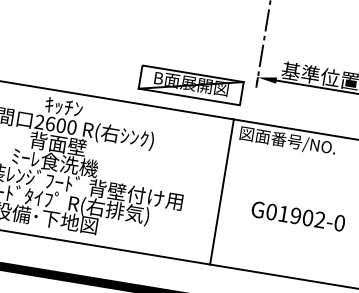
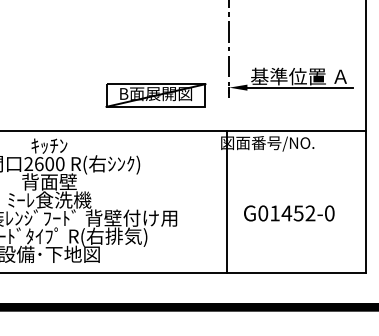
part: (190, 85) -> (155, 95), moved
line: (221, 191) -> (226, 201), moved
text: (301, 217) -> (292, 213), G01902-0 -> G01452-0

